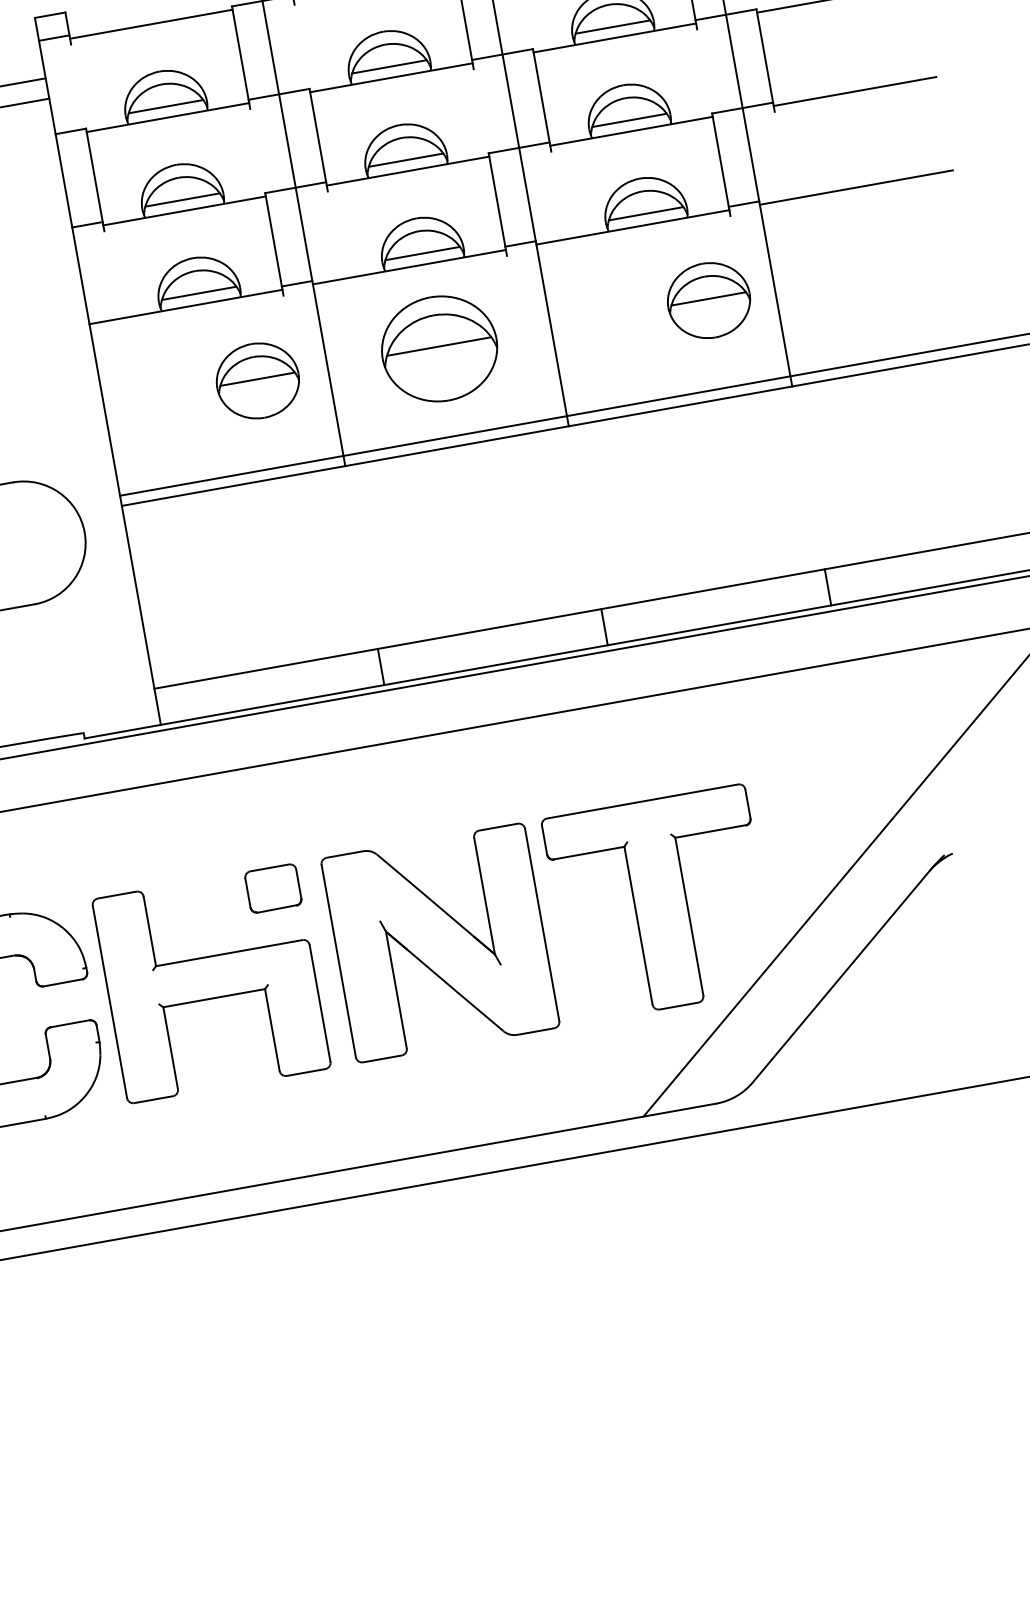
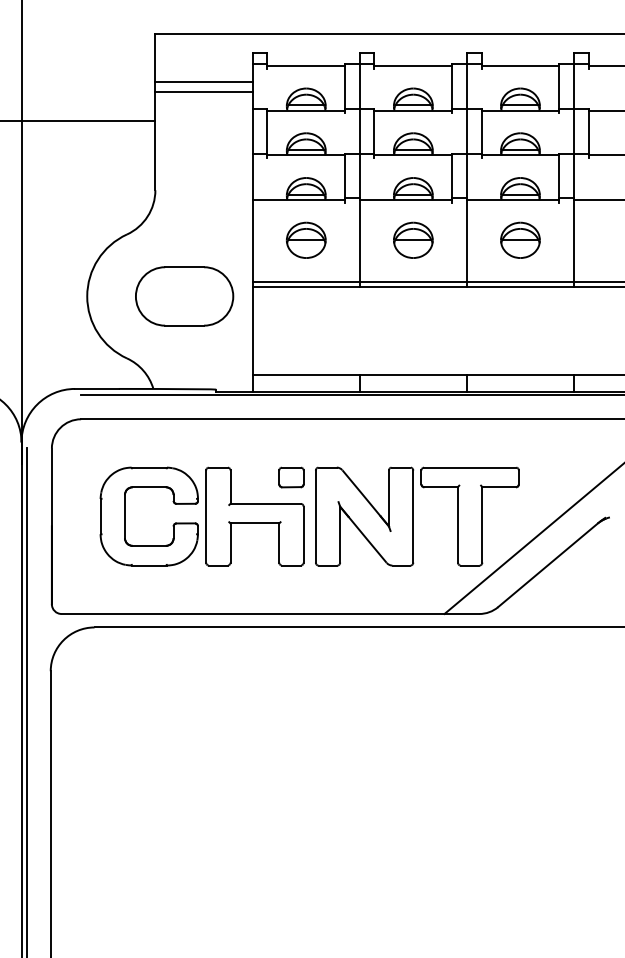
part: (708, 298) -> (520, 239), moved
part: (439, 346) -> (413, 239), size x0.71
part: (258, 379) -> (306, 239), moved

